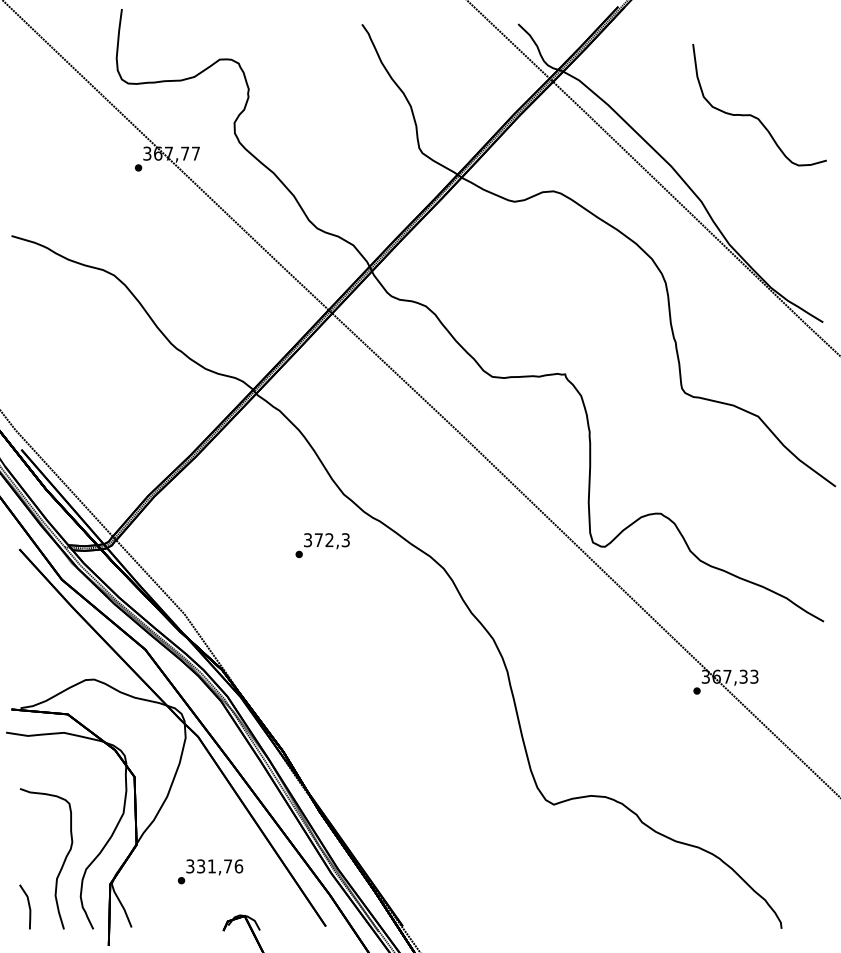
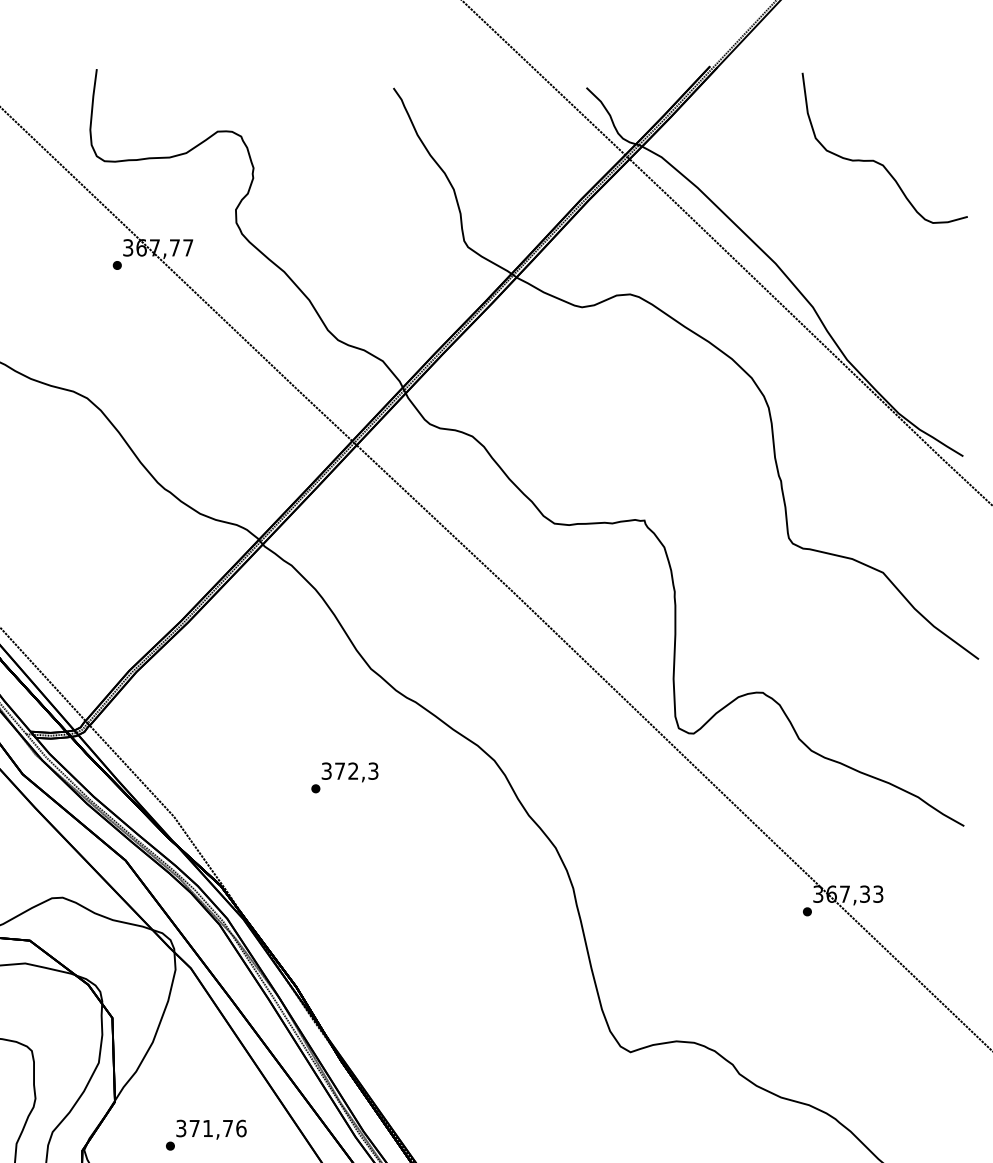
part: (753, 115) -> (877, 161), moved
text: (322, 545) -> (344, 777), moved
text: (201, 866) -> (195, 1128), 331,76 -> 371,76

